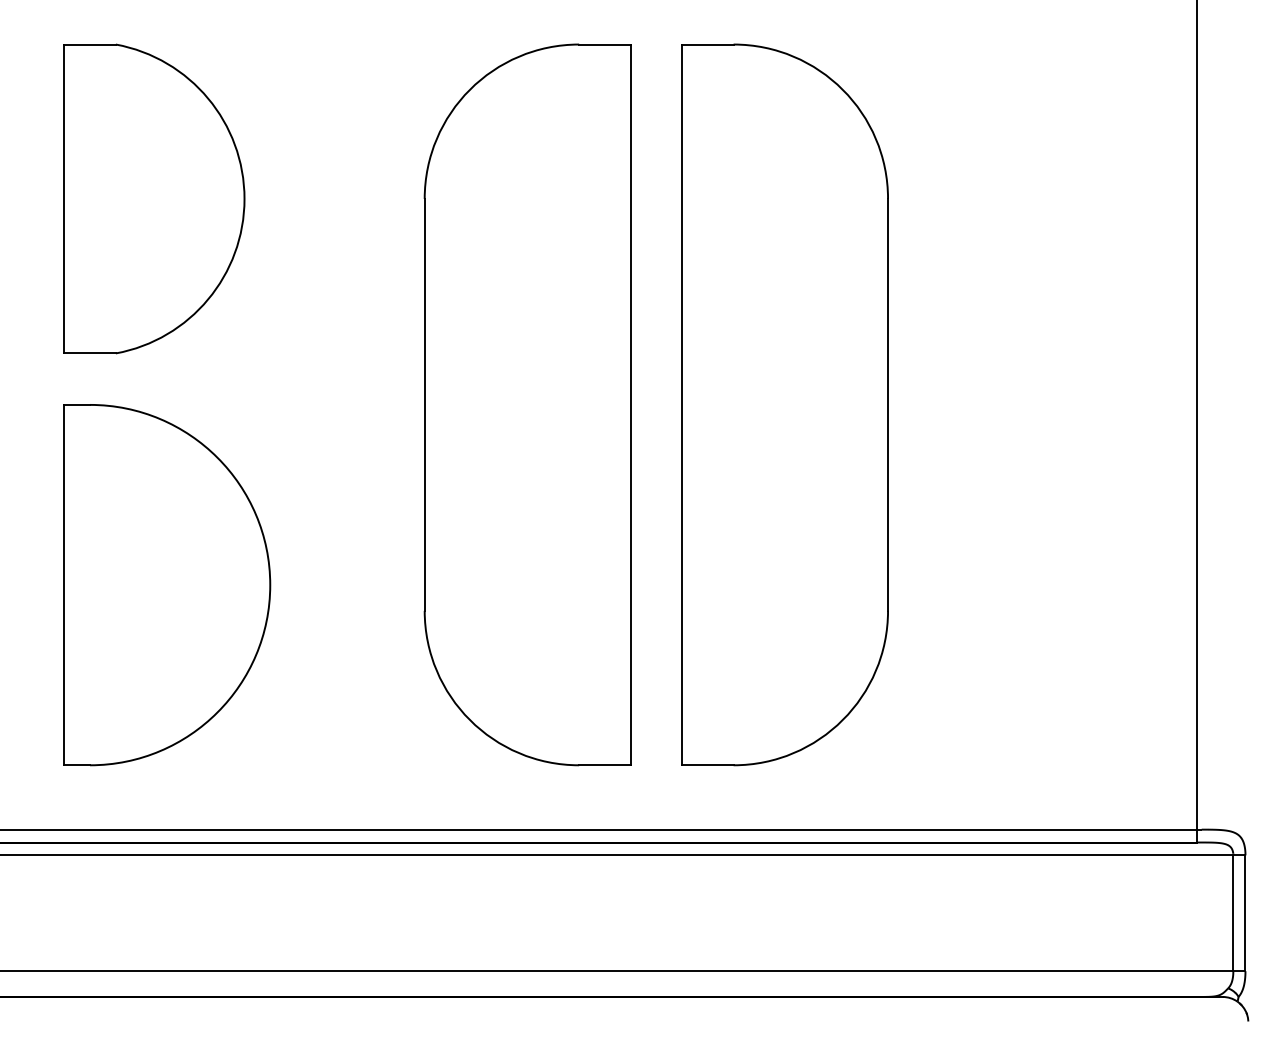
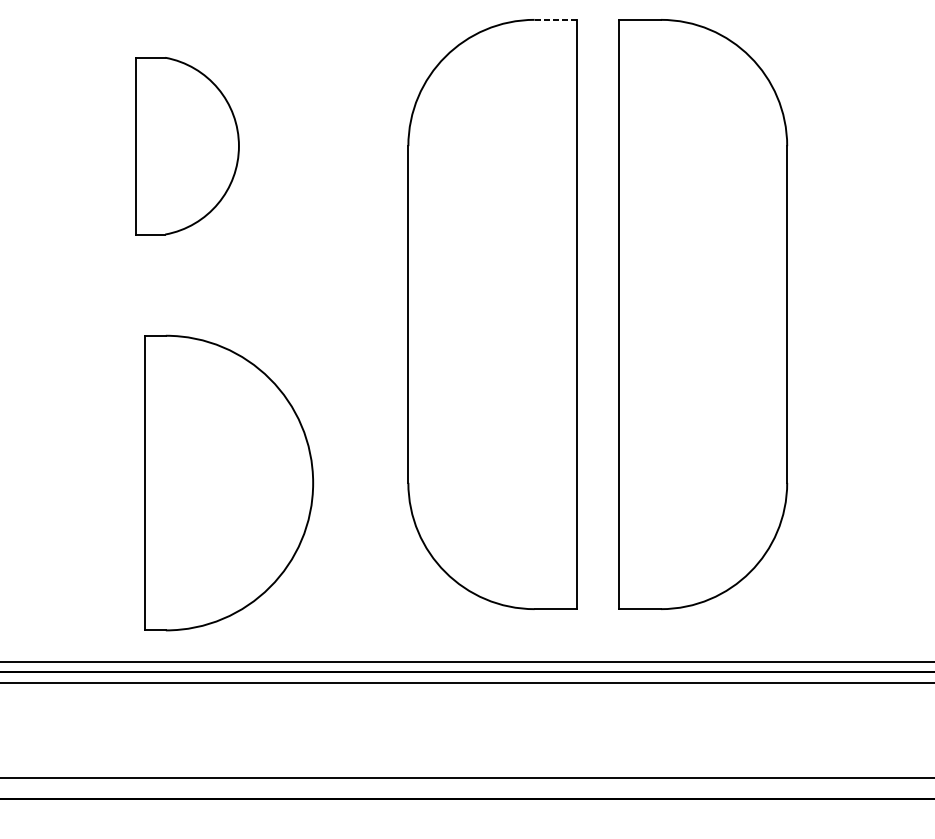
line: (604, 44) -> (555, 19), solid -> dashed
part: (154, 198) -> (187, 145), size x0.7
part: (167, 585) -> (229, 483), moved

